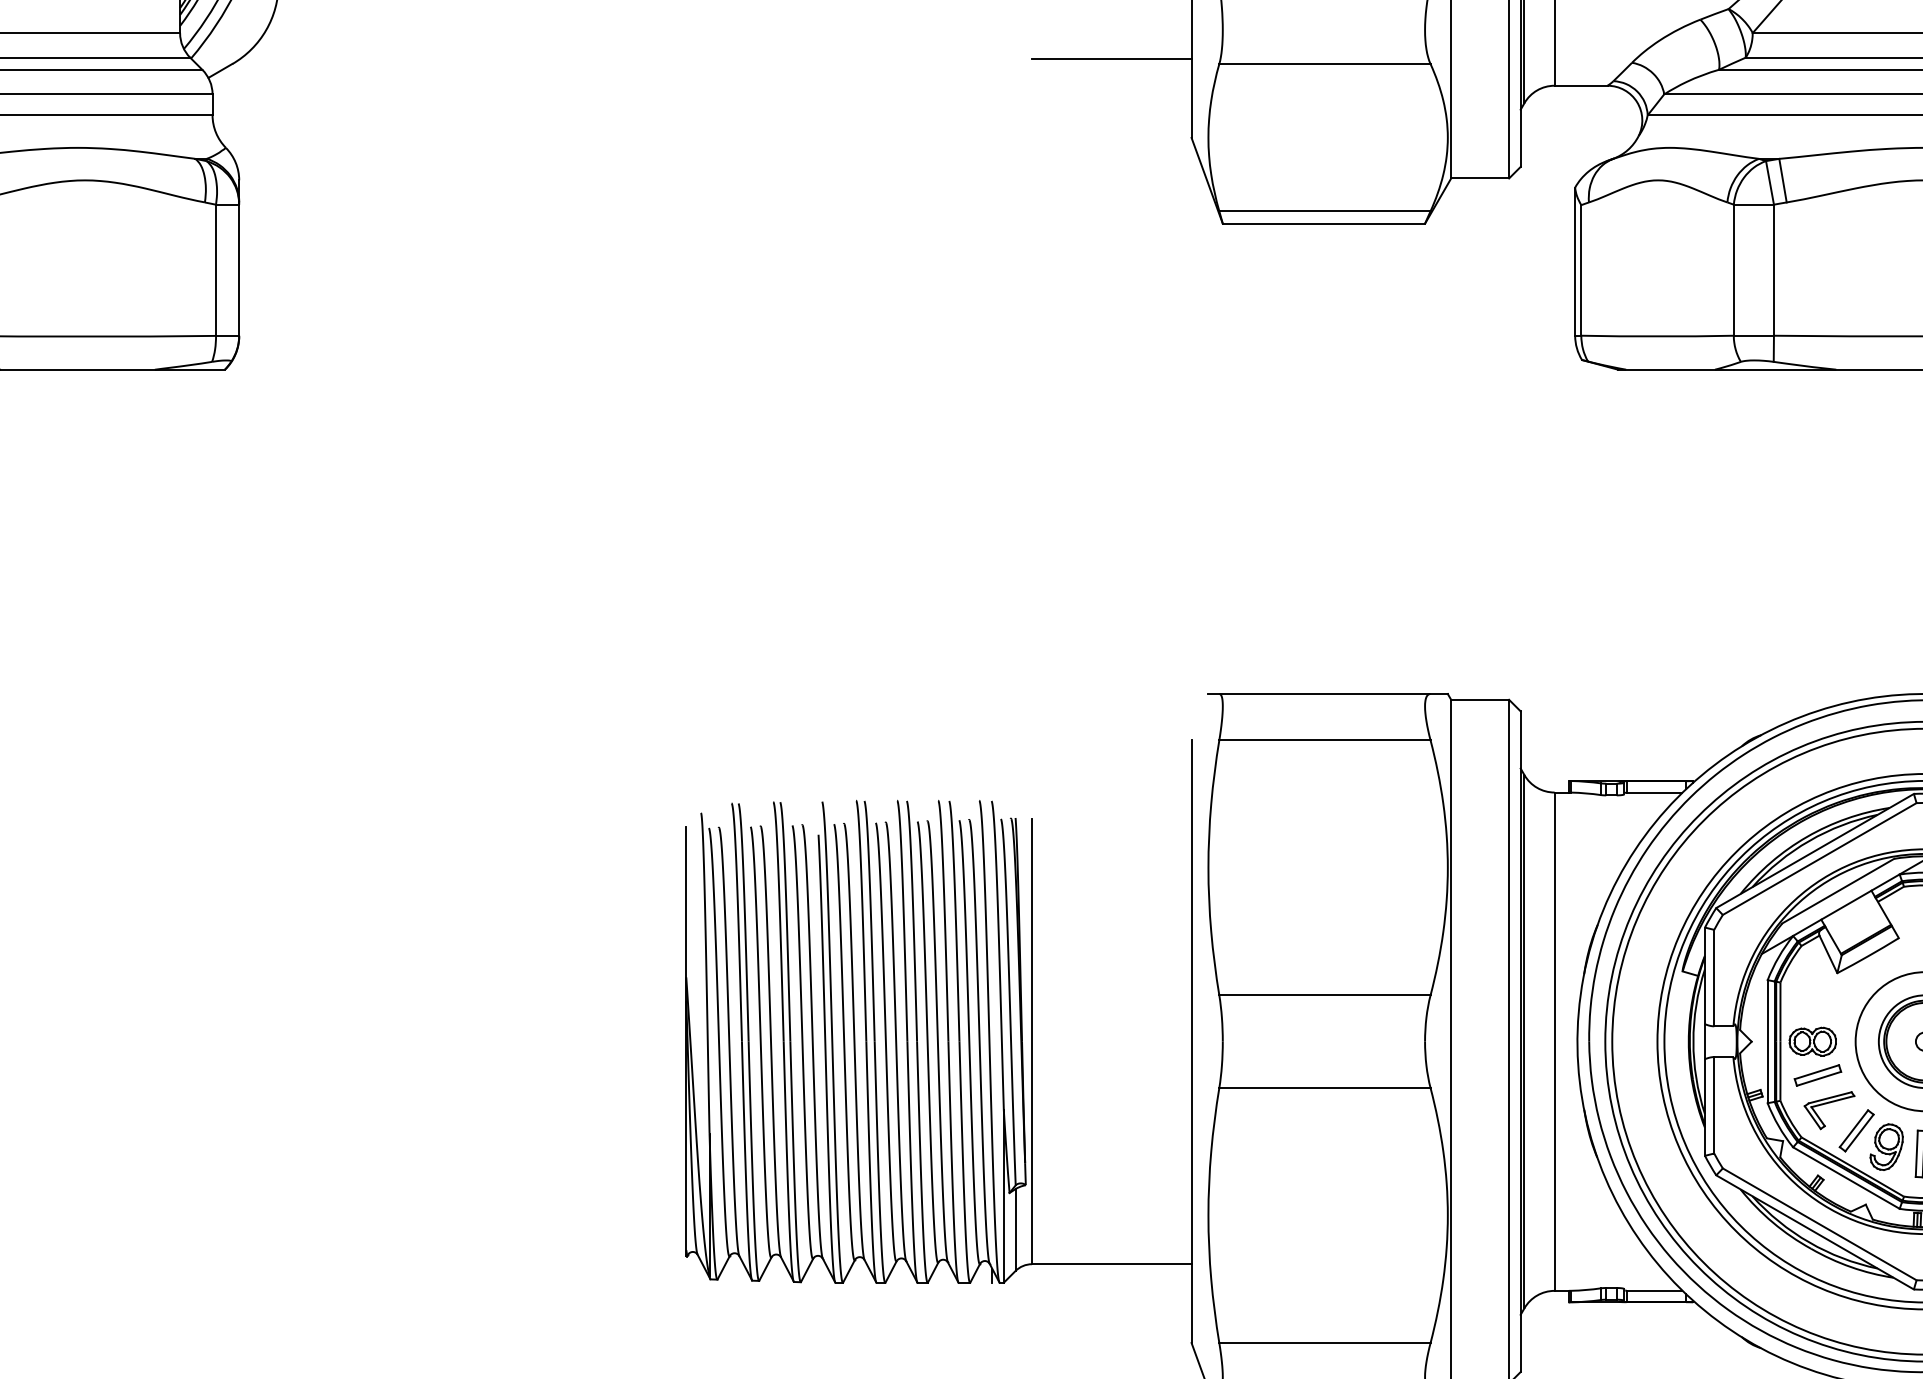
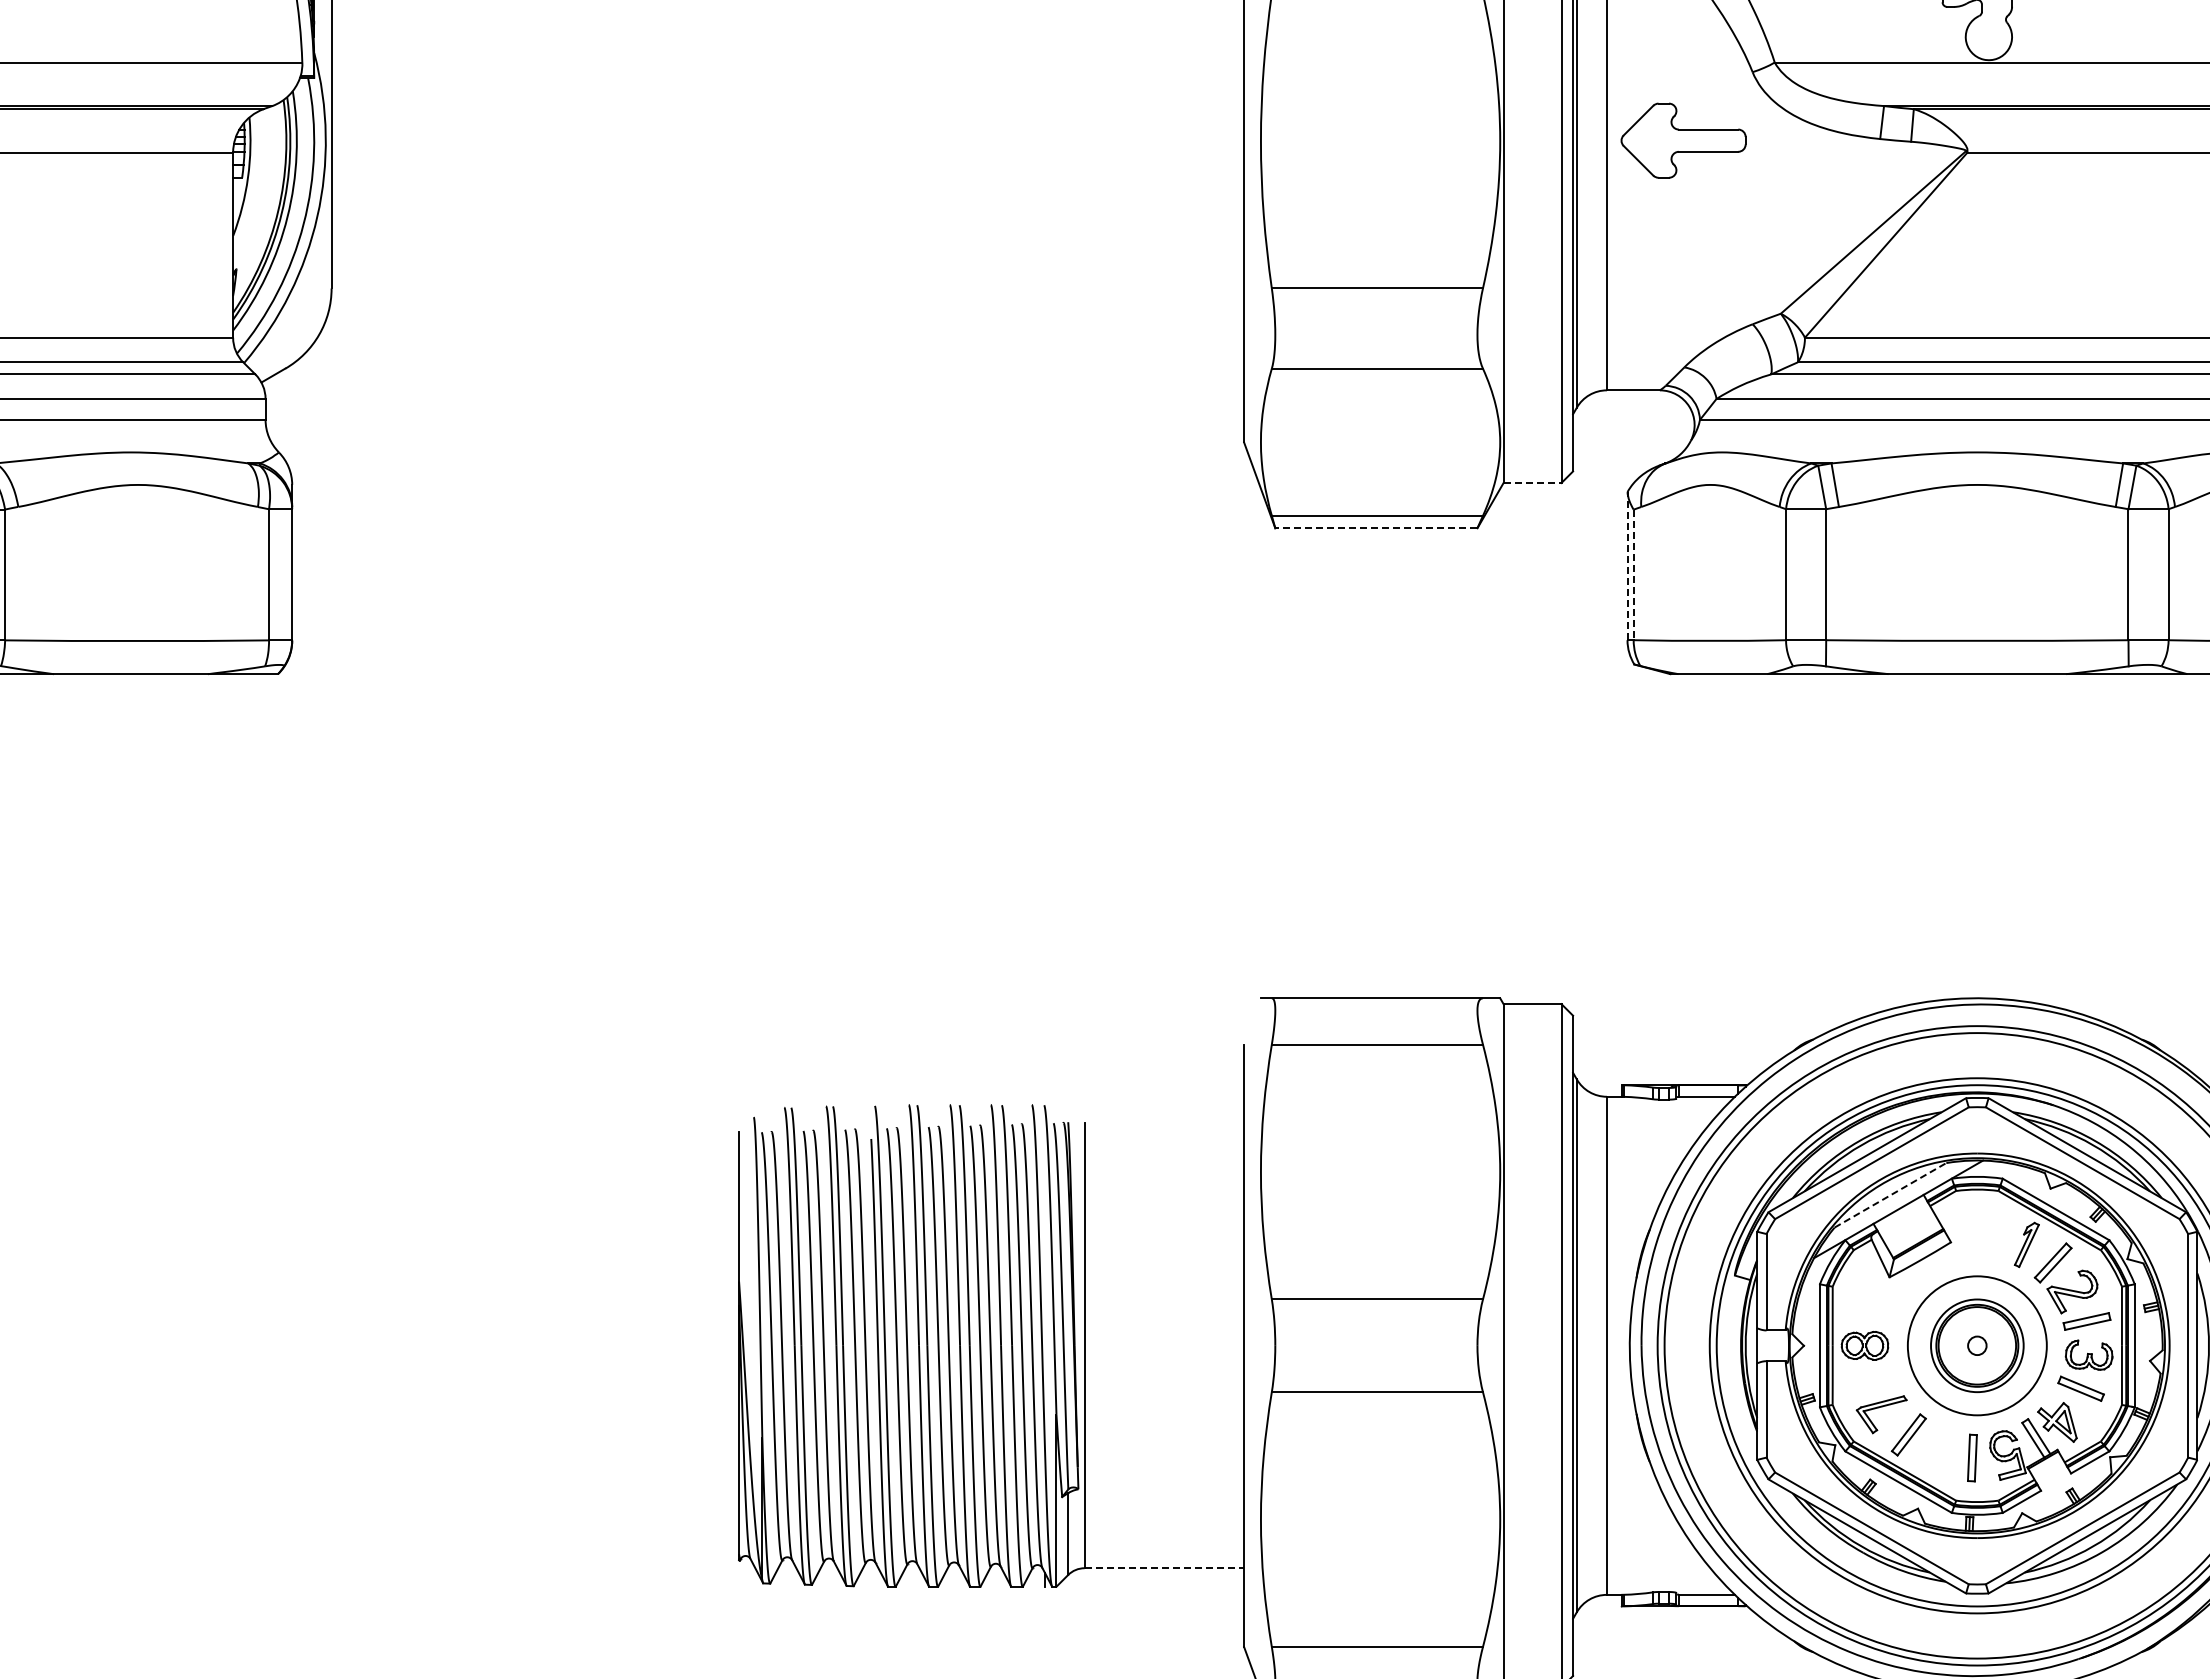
line: (1111, 58) -> (1164, 363), removed
line: (1480, 178) -> (1532, 483), solid -> dashed
line: (1323, 223) -> (1375, 528), solid -> dashed
line: (1575, 260) -> (1627, 565), solid -> dashed
line: (1581, 270) -> (1633, 575), solid -> dashed
line: (1838, 891) -> (1890, 1195), solid -> dashed
part: (1818, 1075) -> (1870, 1379), removed
part: (1886, 1147) -> (1938, 1451), removed
line: (1111, 1264) -> (1164, 1568), solid -> dashed

